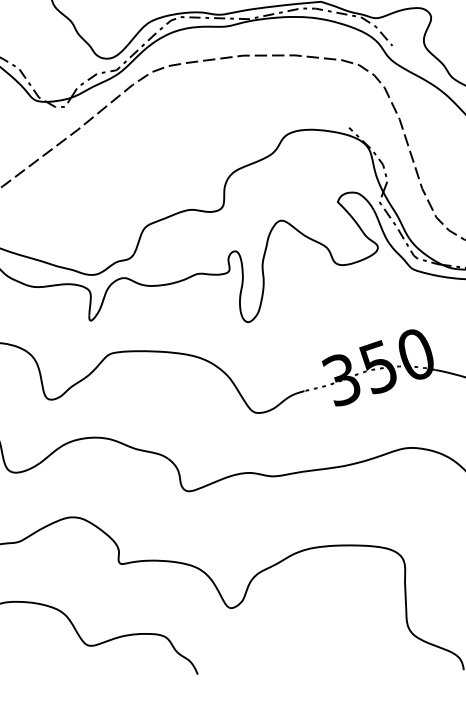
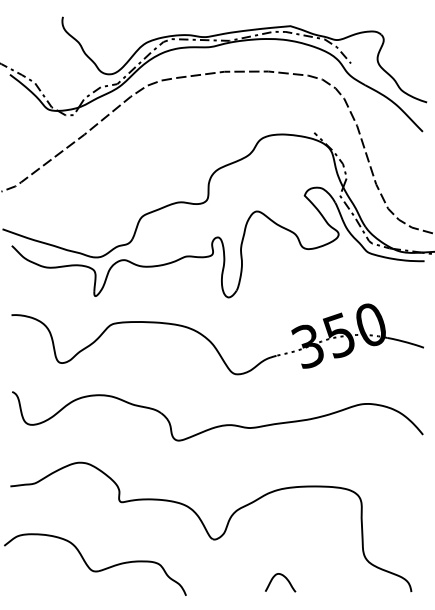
curve: (311, 651) -> (282, 576), added

